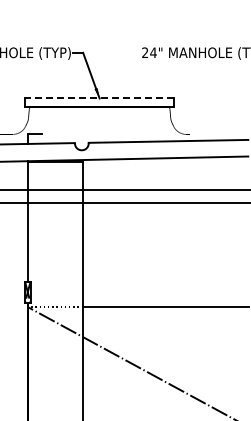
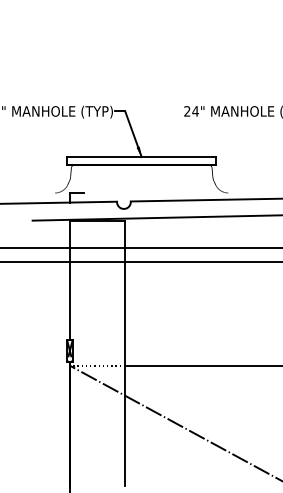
line: (99, 98) -> (141, 157), dashed -> solid

